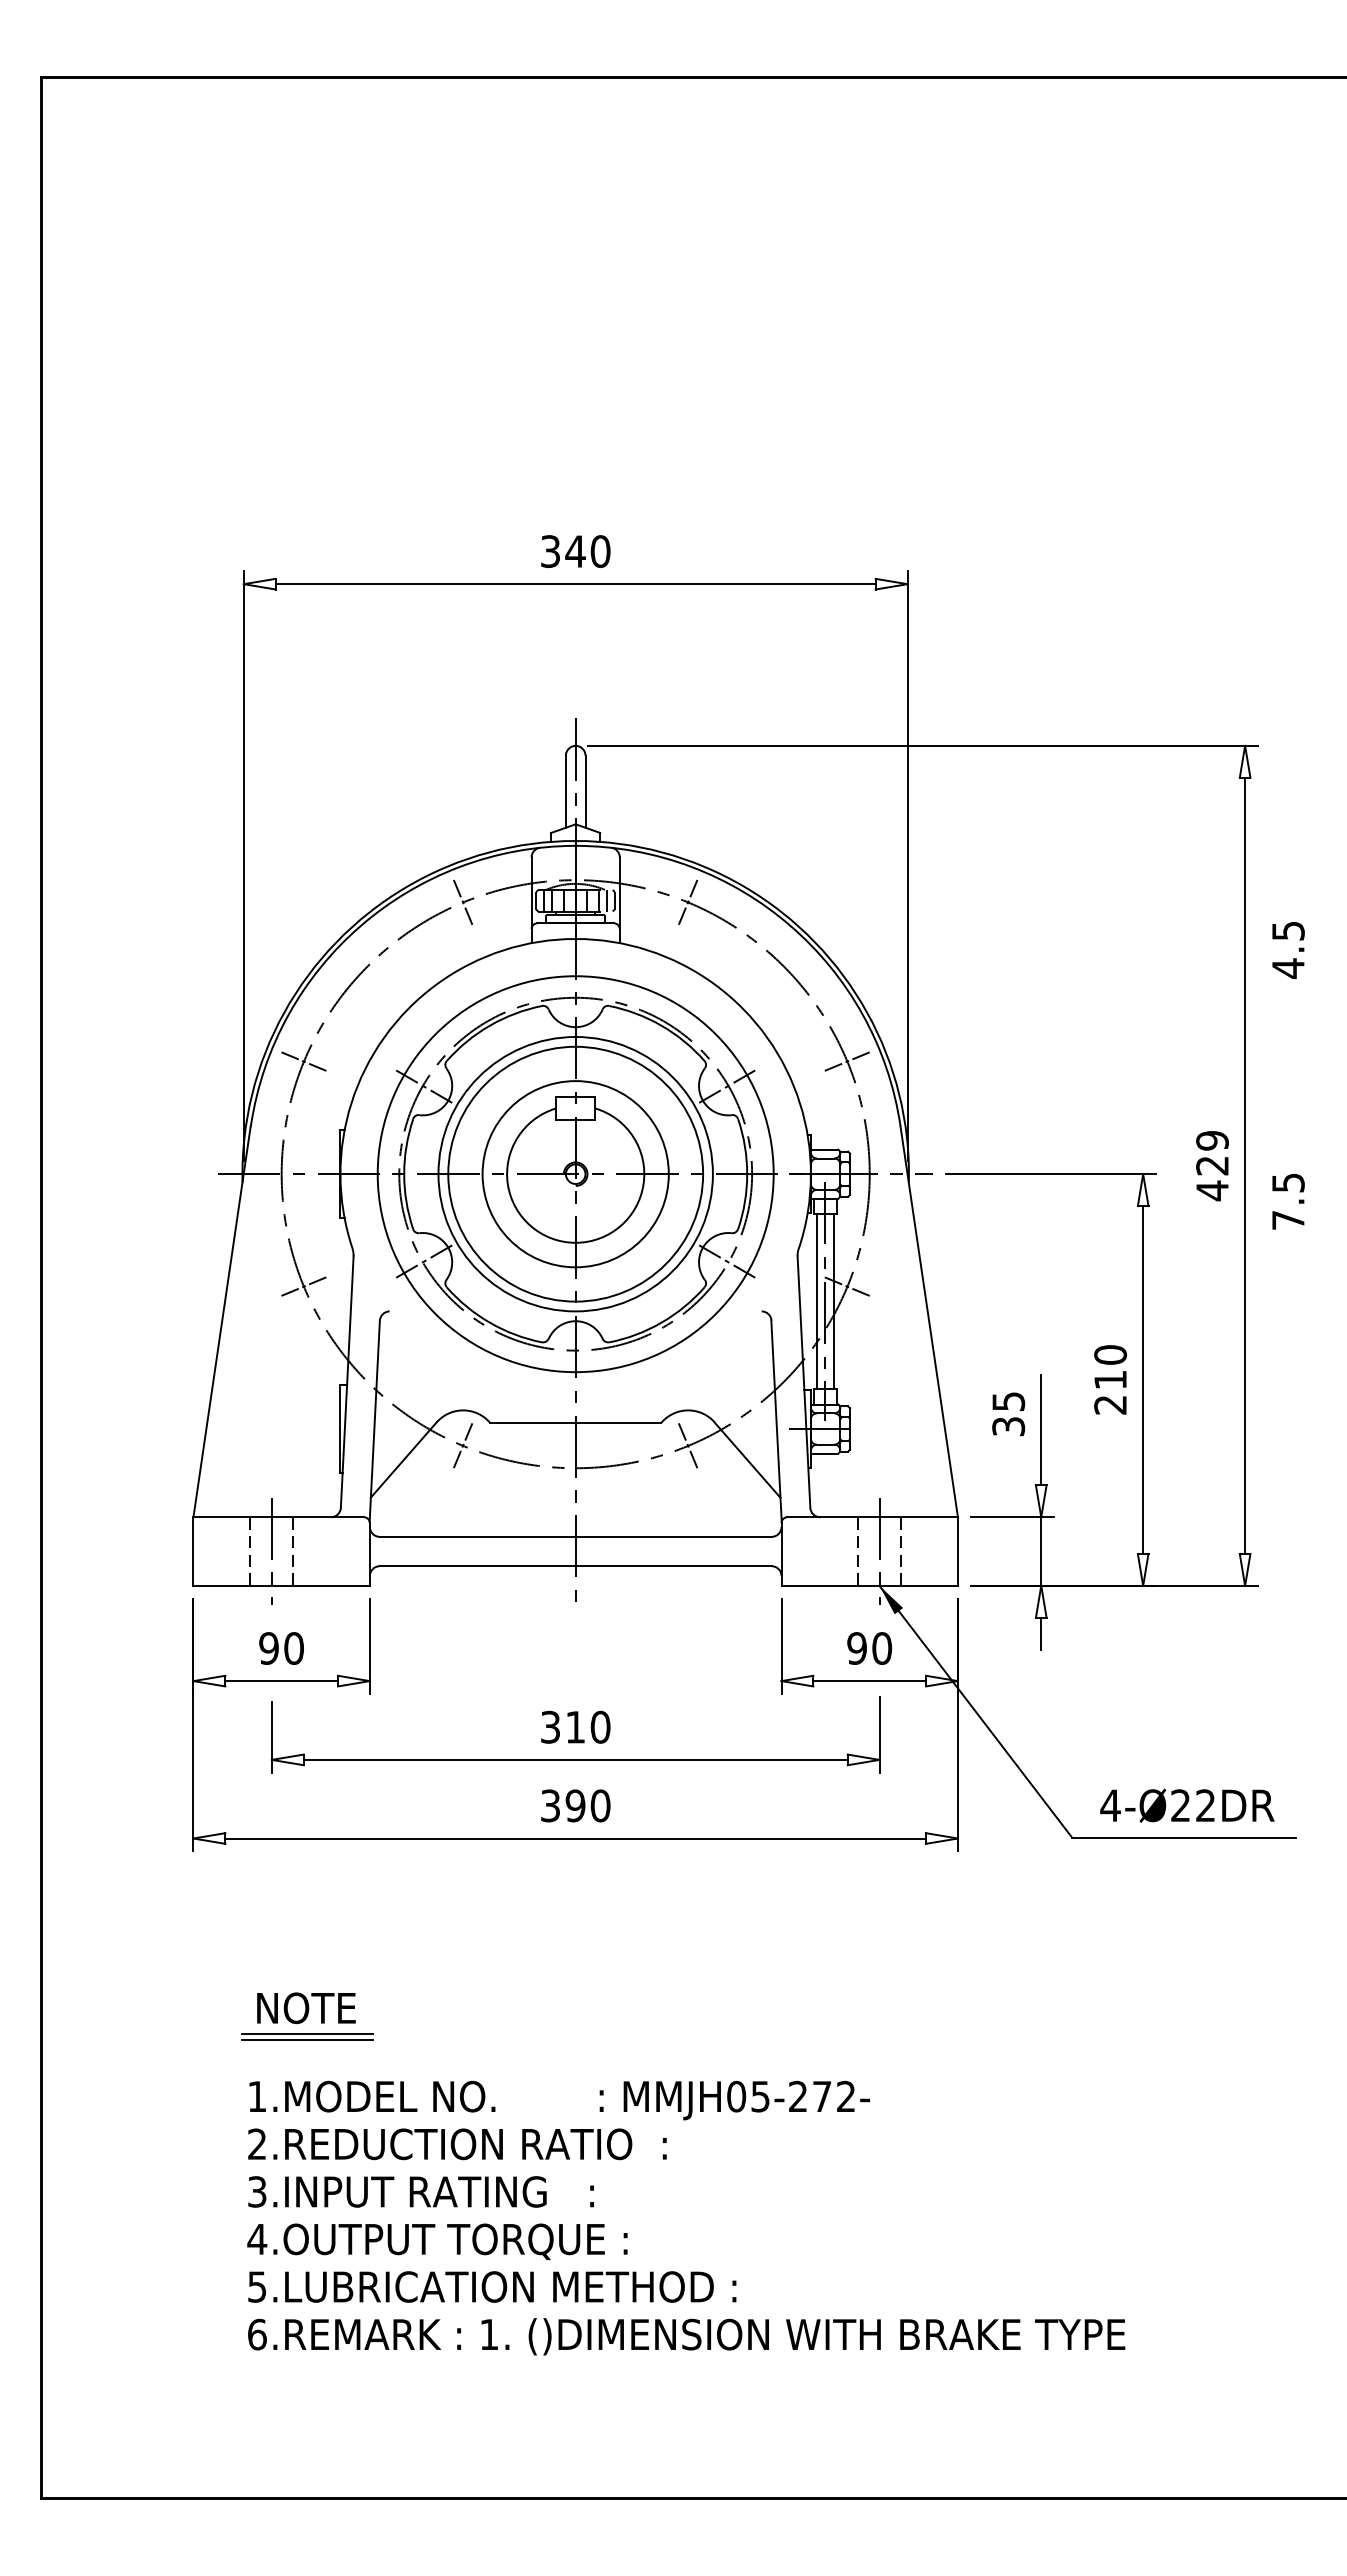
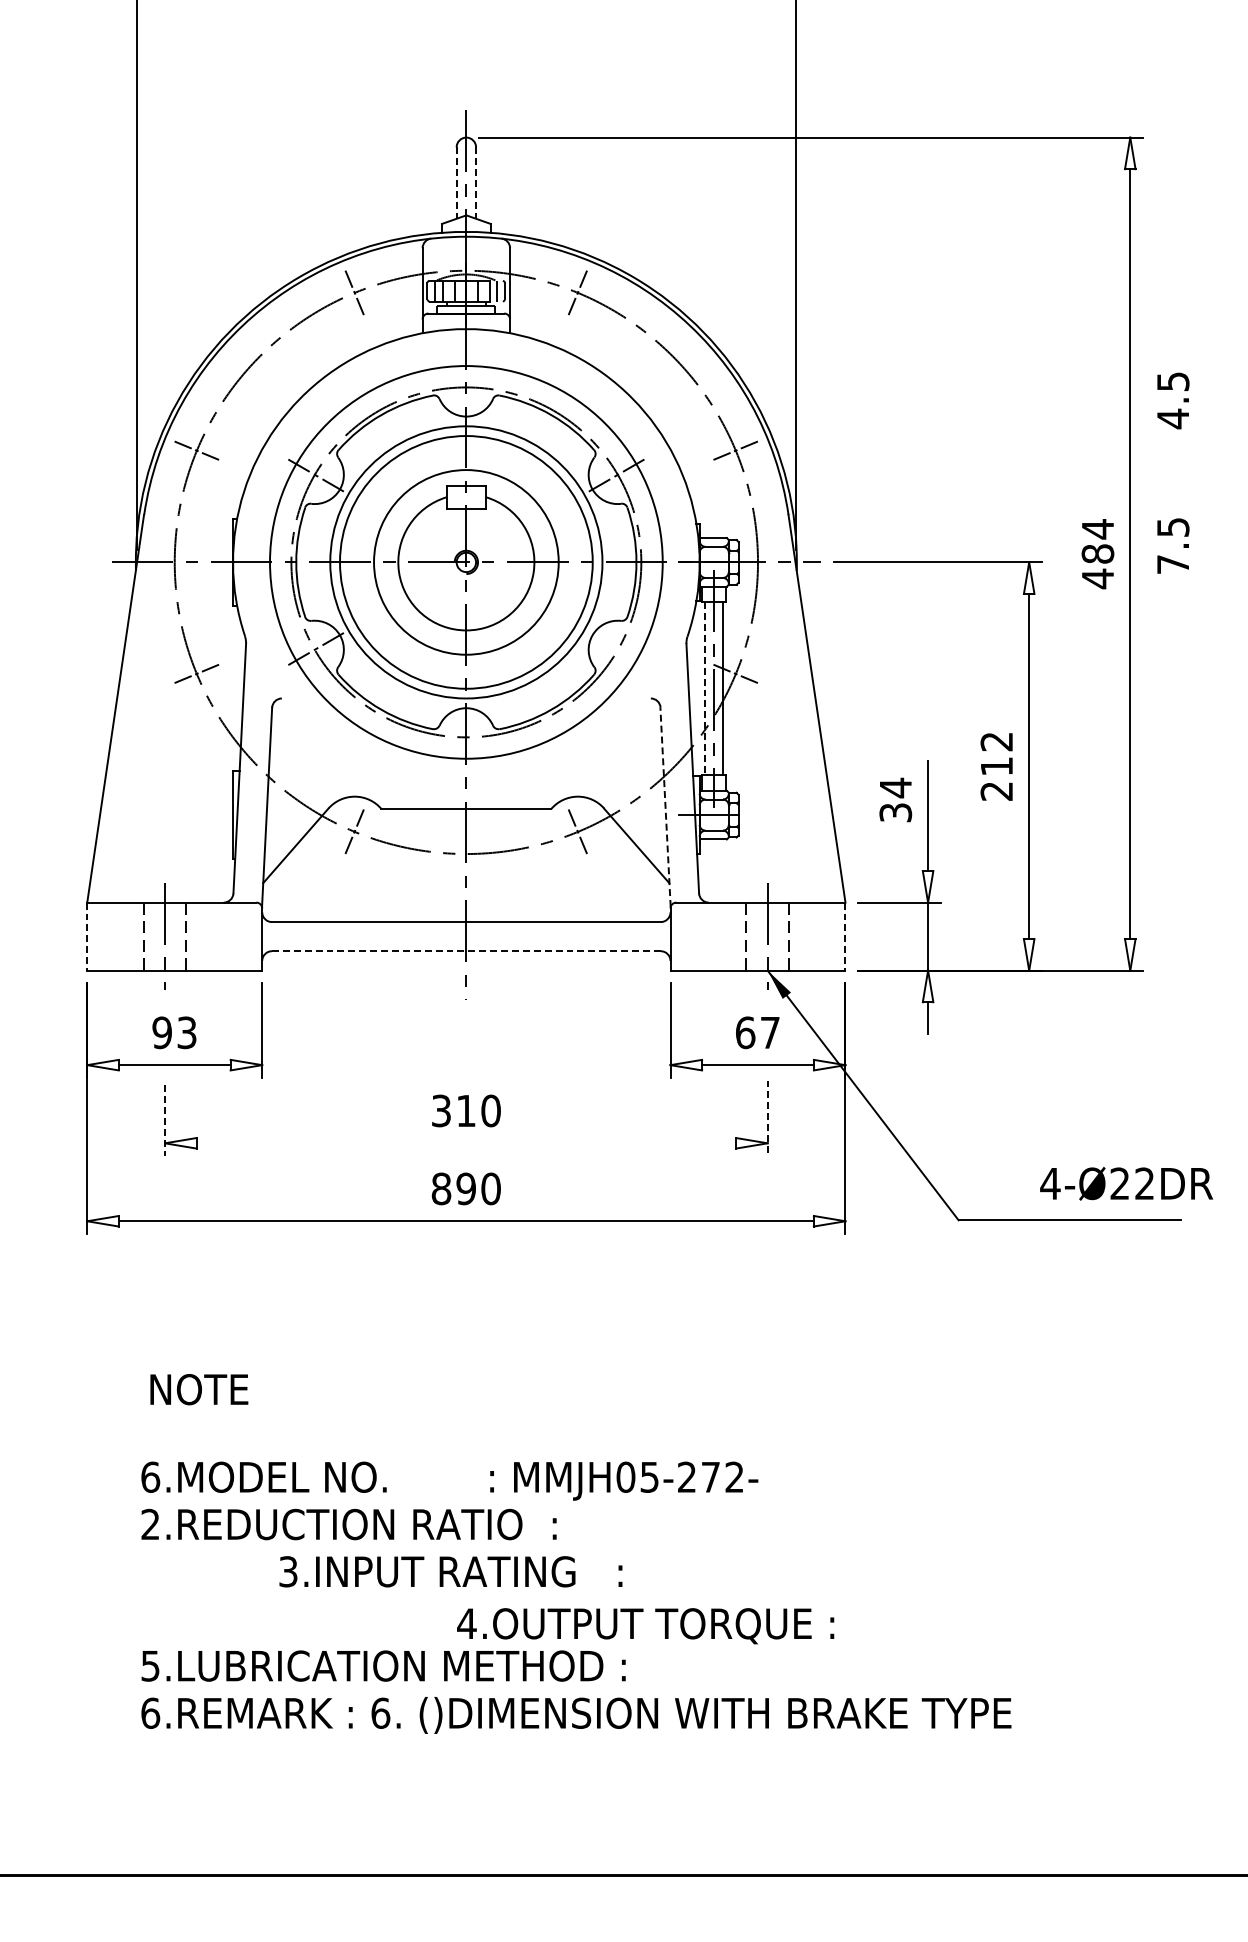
line: (565, 791) -> (456, 182), solid -> dashed
line: (585, 792) -> (476, 183), solid -> dashed
text: (1288, 950) -> (1173, 401), moved
text: (1212, 1152) -> (1097, 540), 429 -> 484
text: (1288, 1201) -> (1173, 545), moved
line: (728, 1262) -> (617, 649), removed
line: (816, 1302) -> (705, 689), solid -> dashed
text: (1110, 1354) -> (996, 741), 210 -> 212
text: (1008, 1401) -> (895, 787), 35 -> 34
line: (776, 1421) -> (665, 807), solid -> dashed
line: (193, 1552) -> (87, 937), solid -> dashed
line: (957, 1552) -> (845, 937), solid -> dashed
line: (576, 1566) -> (467, 951), solid -> dashed
text: (293, 1648) -> (186, 1032), 90 -> 93
text: (869, 1648) -> (757, 1032), 90 -> 67
line: (879, 1735) -> (767, 1119), solid -> dashed
line: (271, 1737) -> (164, 1121), solid -> dashed
line: (575, 1759) -> (466, 1142), removed
text: (550, 1805) -> (441, 1188), 390 -> 890
text: (1187, 1805) -> (1126, 1183), moved
line: (307, 2034) -> (200, 1415), removed
line: (307, 2040) -> (200, 1421), removed
text: (257, 2096) -> (150, 1477), 1.MODEL -> 6.MODEL
text: (420, 2191) -> (450, 1571), moved
text: (437, 2241) -> (645, 1625), moved
text: (489, 2334) -> (380, 1713), 1. -> 6.

